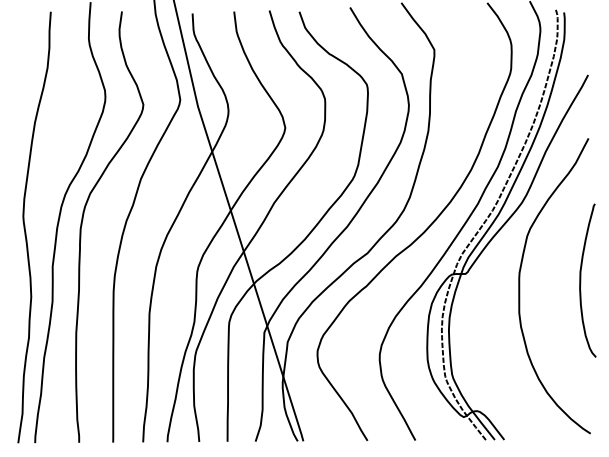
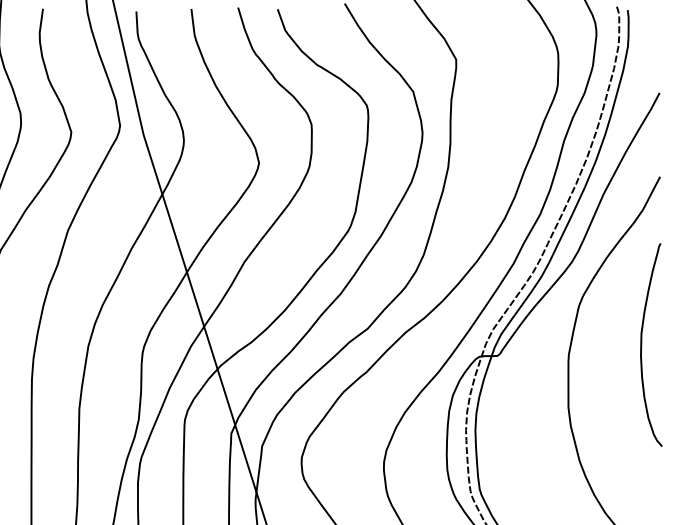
curve: (581, 280) -> (642, 344), moved

